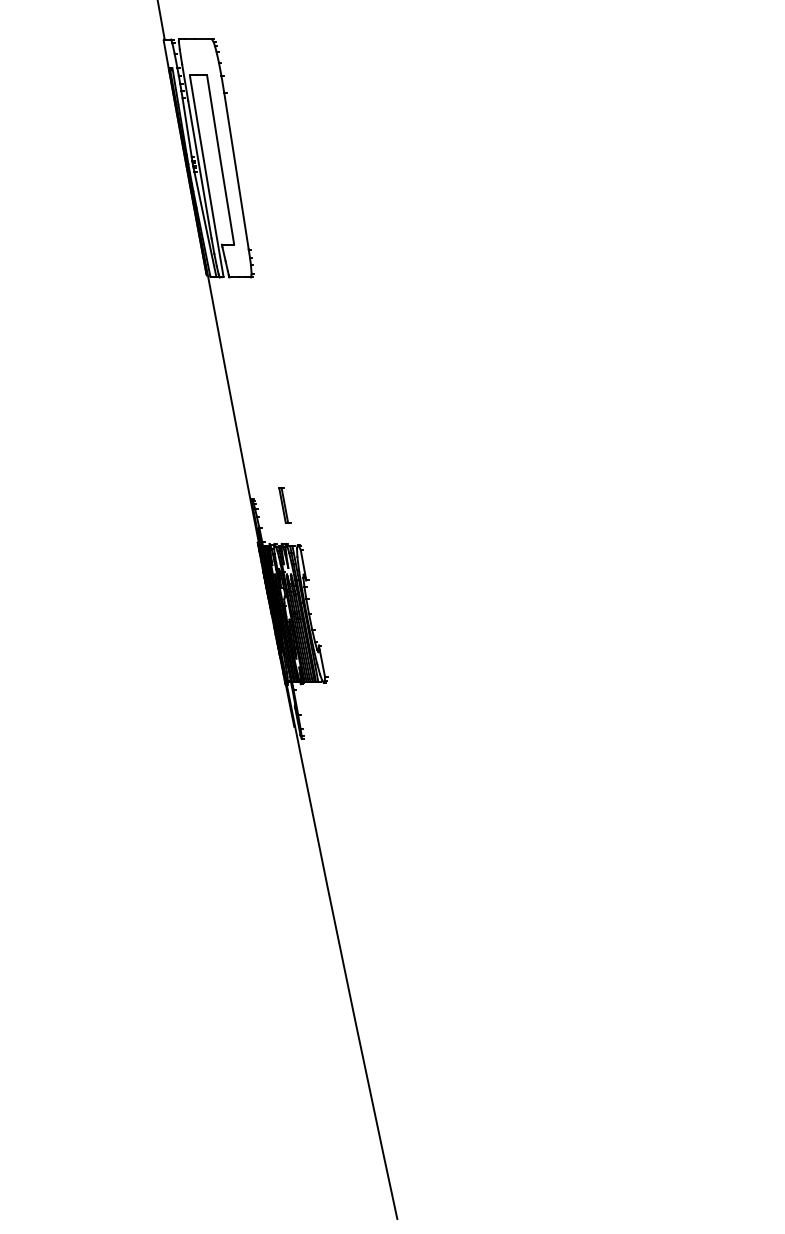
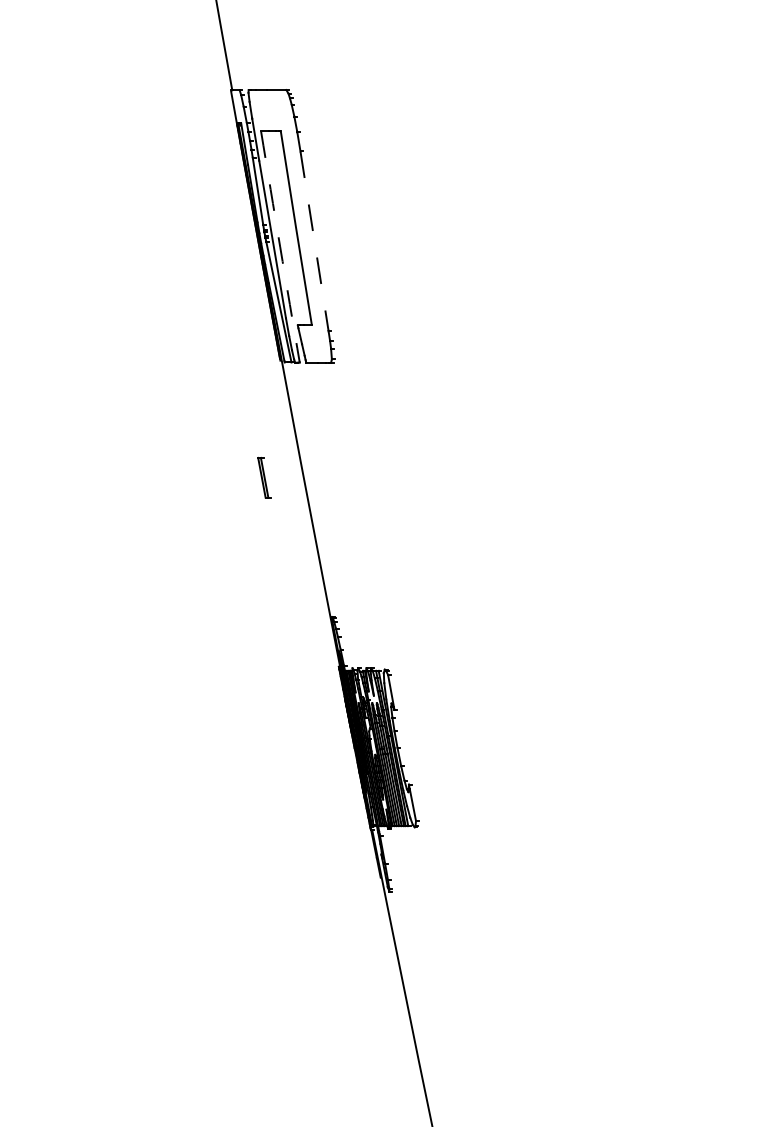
line: (236, 171) -> (314, 241), solid -> dashed
arc: (206, 176) -> (280, 247), solid -> dashed
part: (284, 505) -> (264, 477), moved

